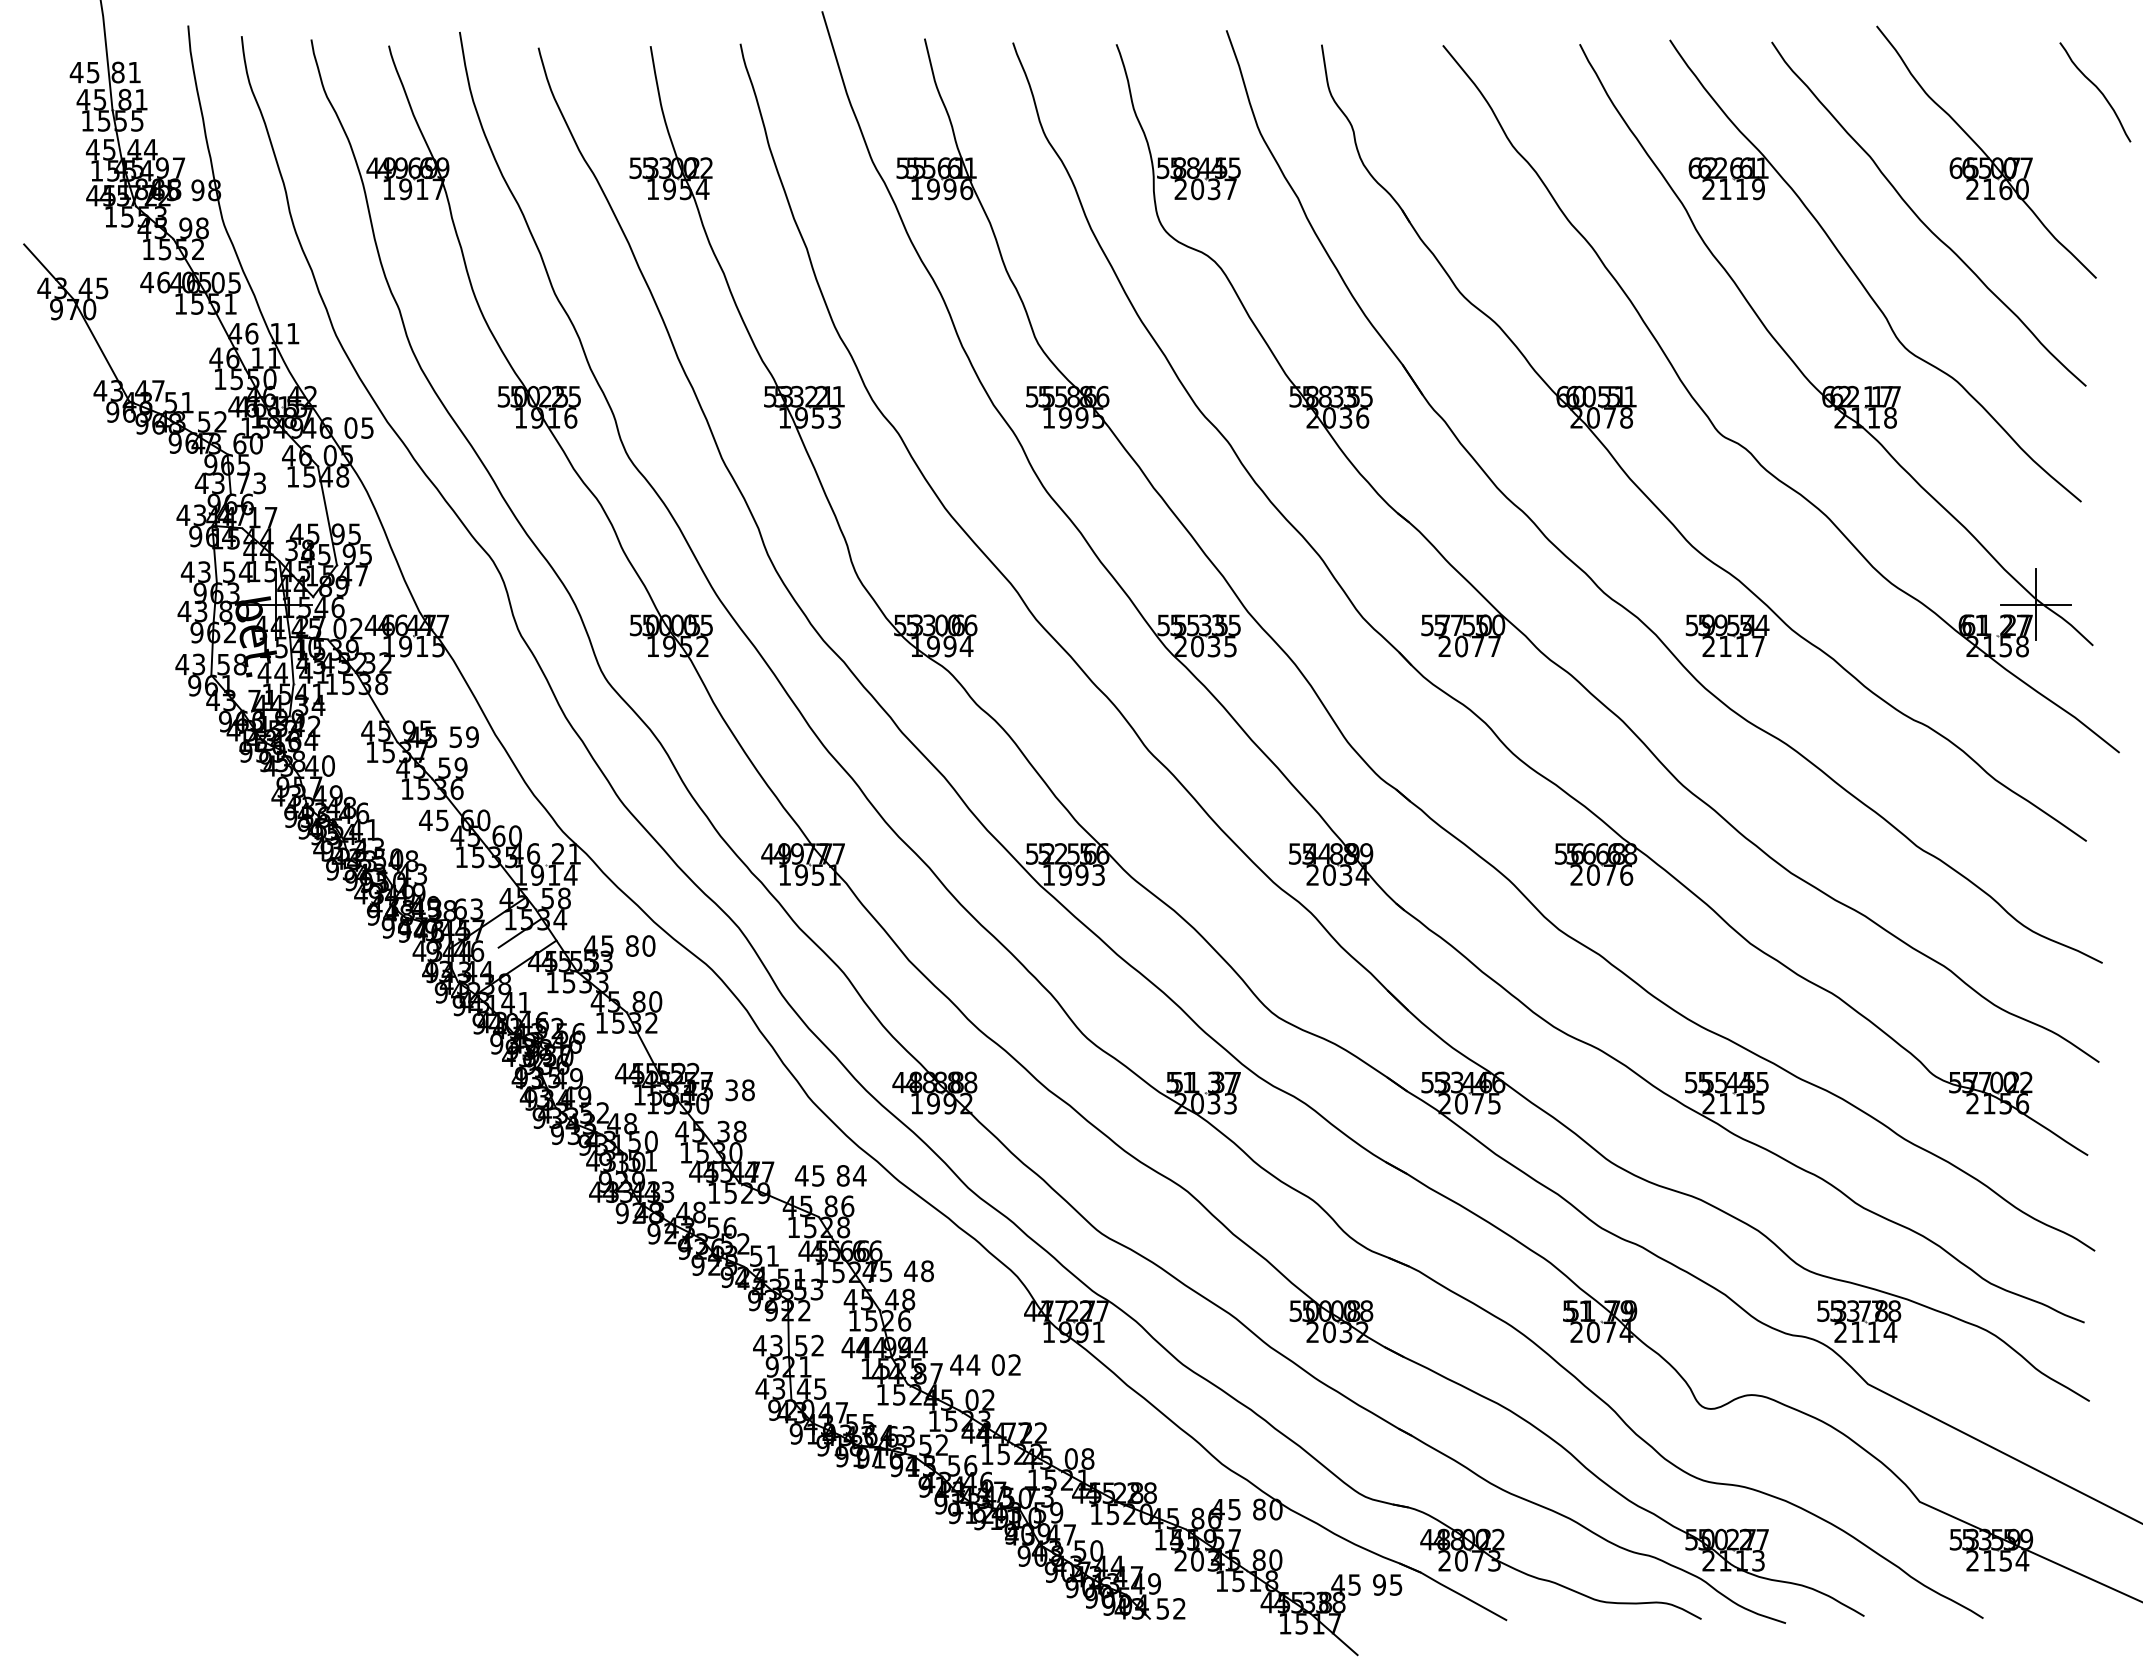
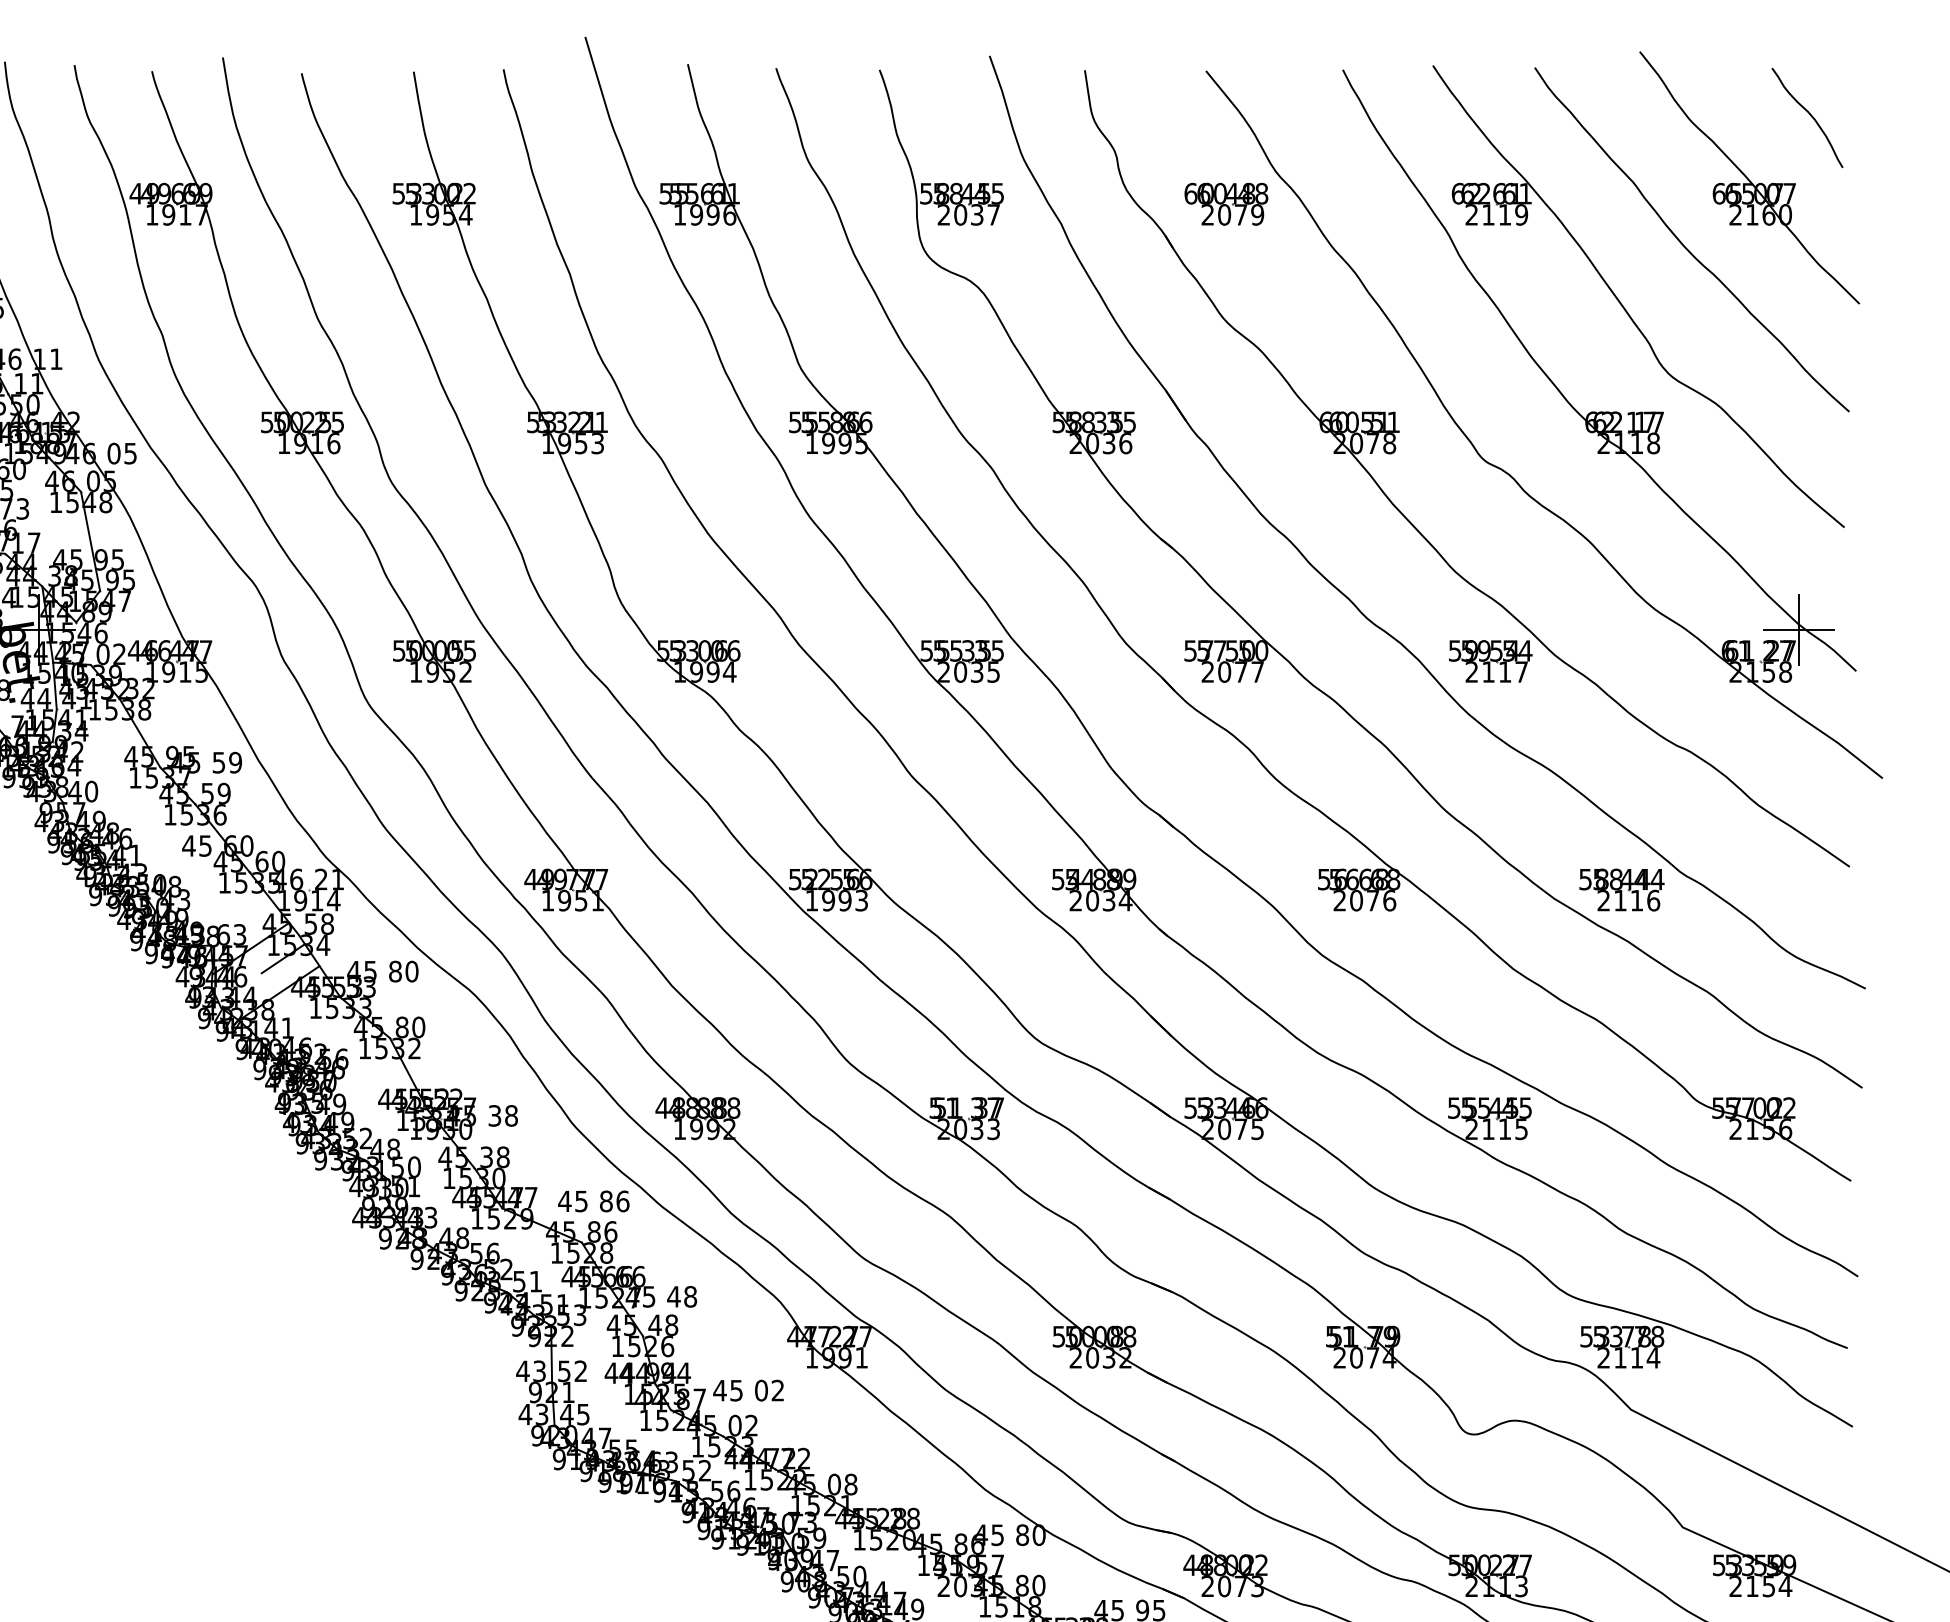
curve: (2097, 89) -> (1809, 115), moved
part: (1463, 178) -> (1226, 204), added
part: (1858, 864) -> (1621, 890), added
text: (859, 1175) -> (622, 1201), 84 -> 86
text: (973, 1364) -> (736, 1390), 44 -> 45

